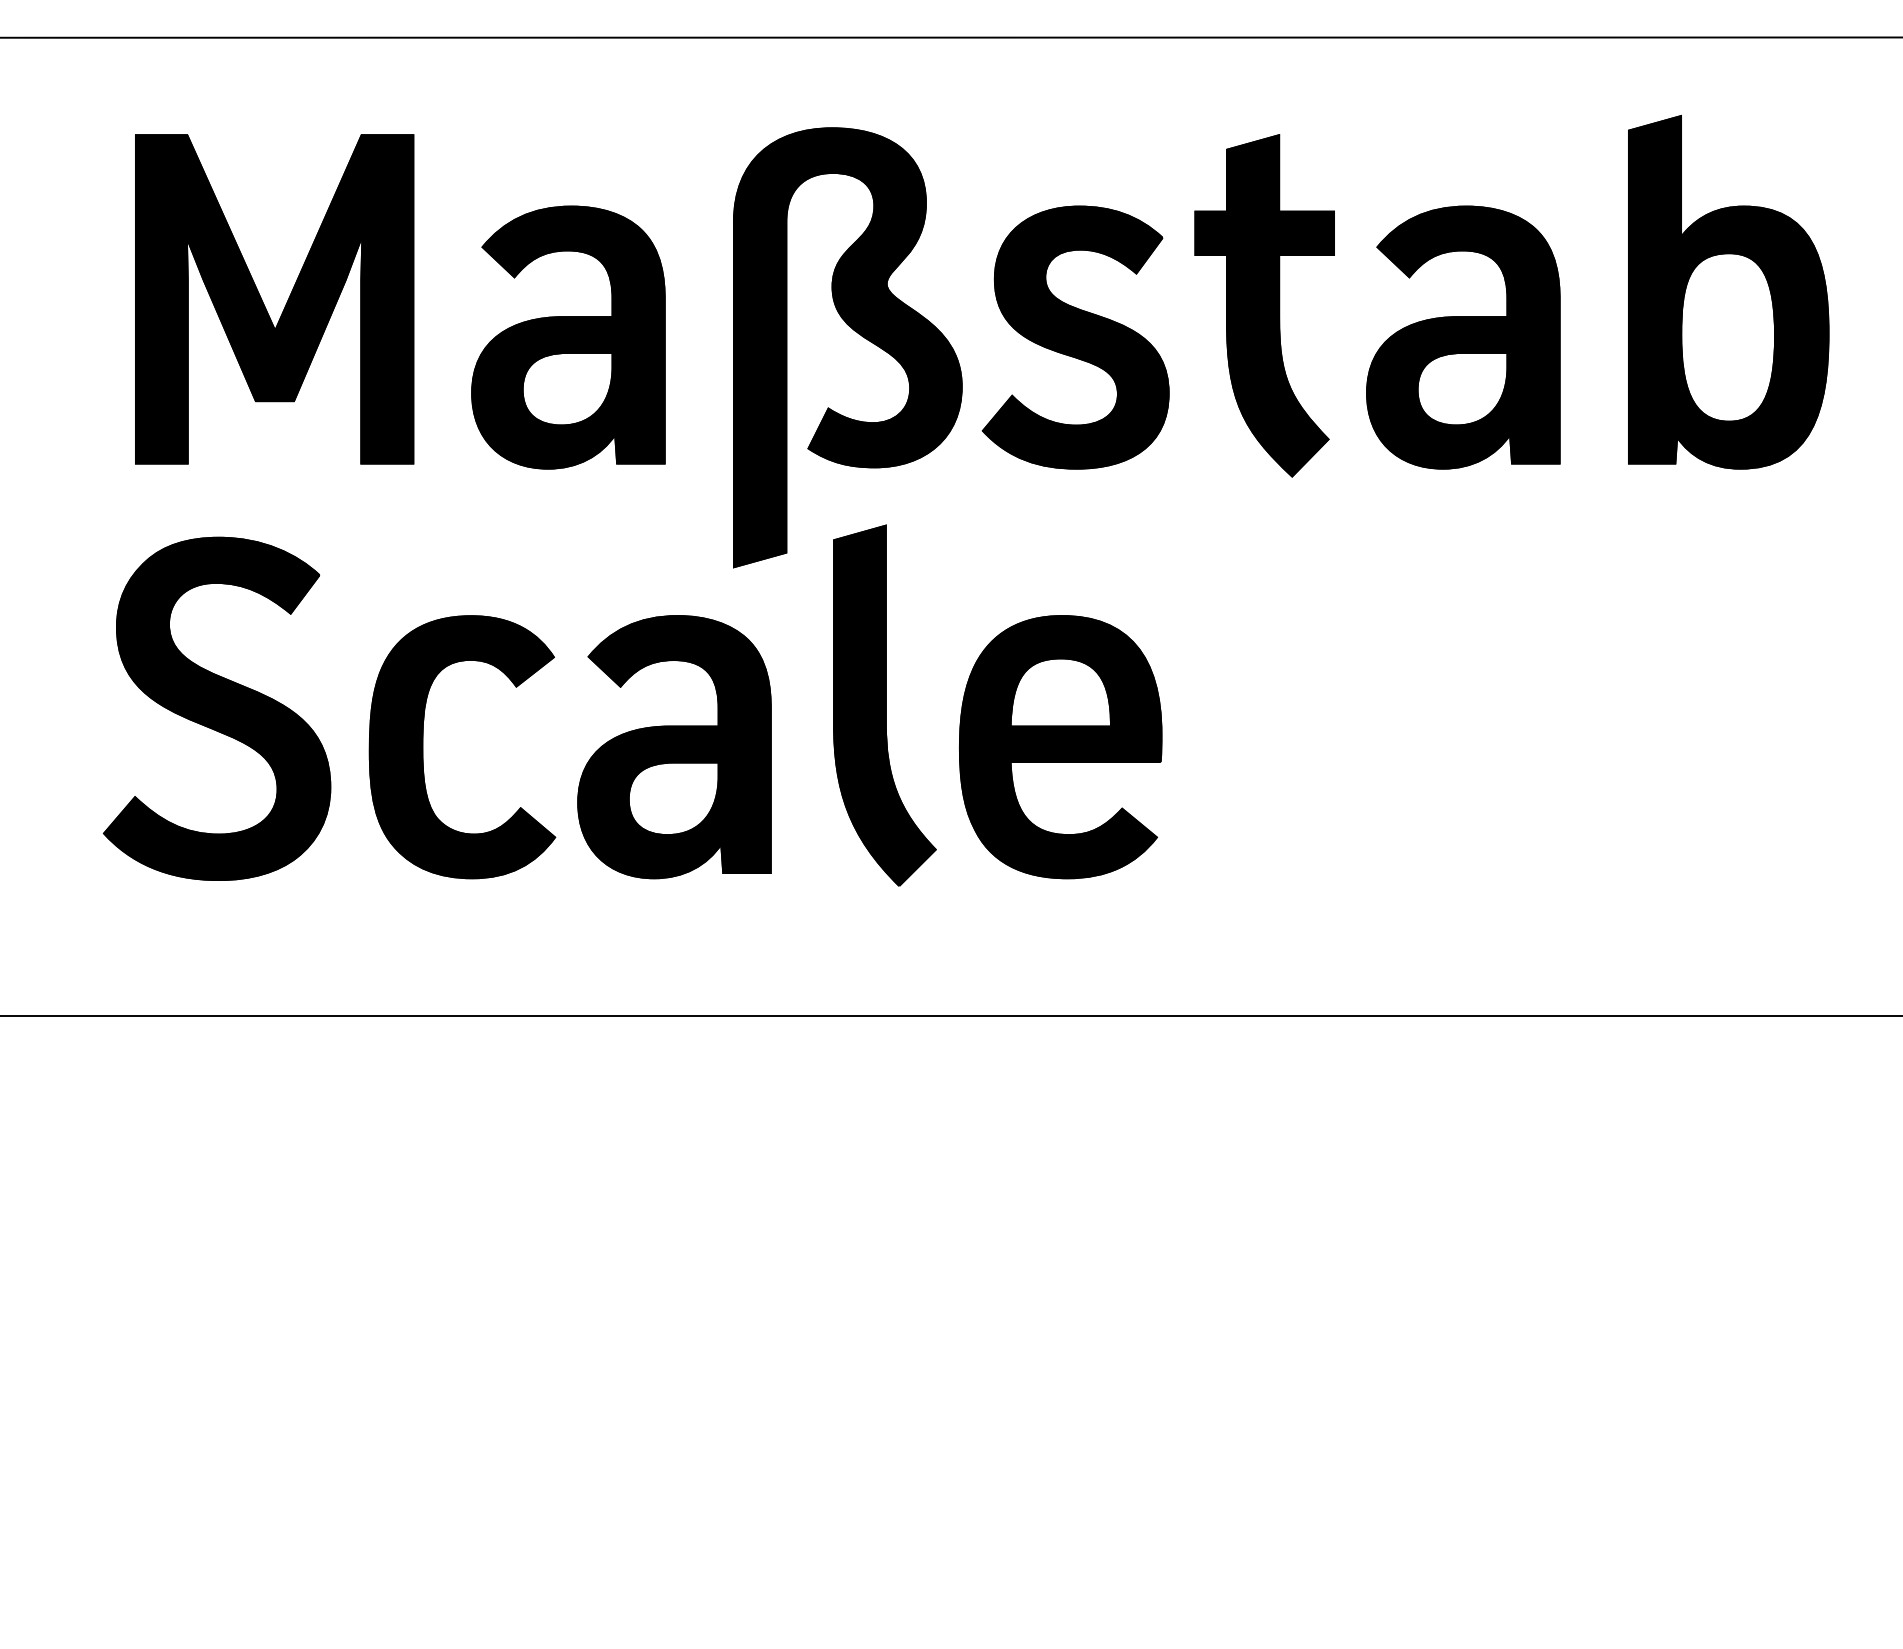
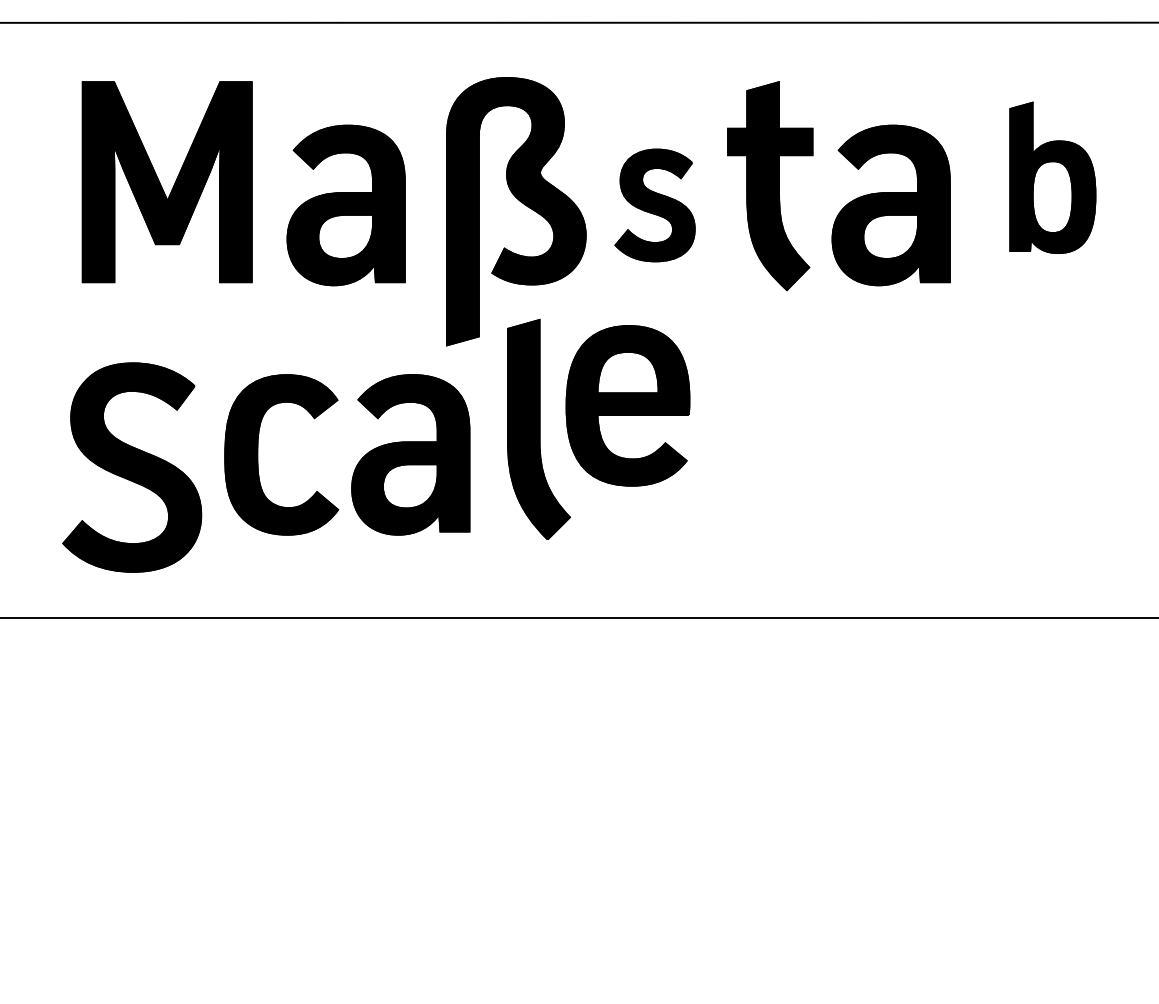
part: (1728, 291) -> (1052, 177), size x0.7
part: (1074, 337) -> (654, 205), size x0.7
part: (217, 708) -> (132, 467), moved
part: (1059, 746) -> (627, 405), moved

